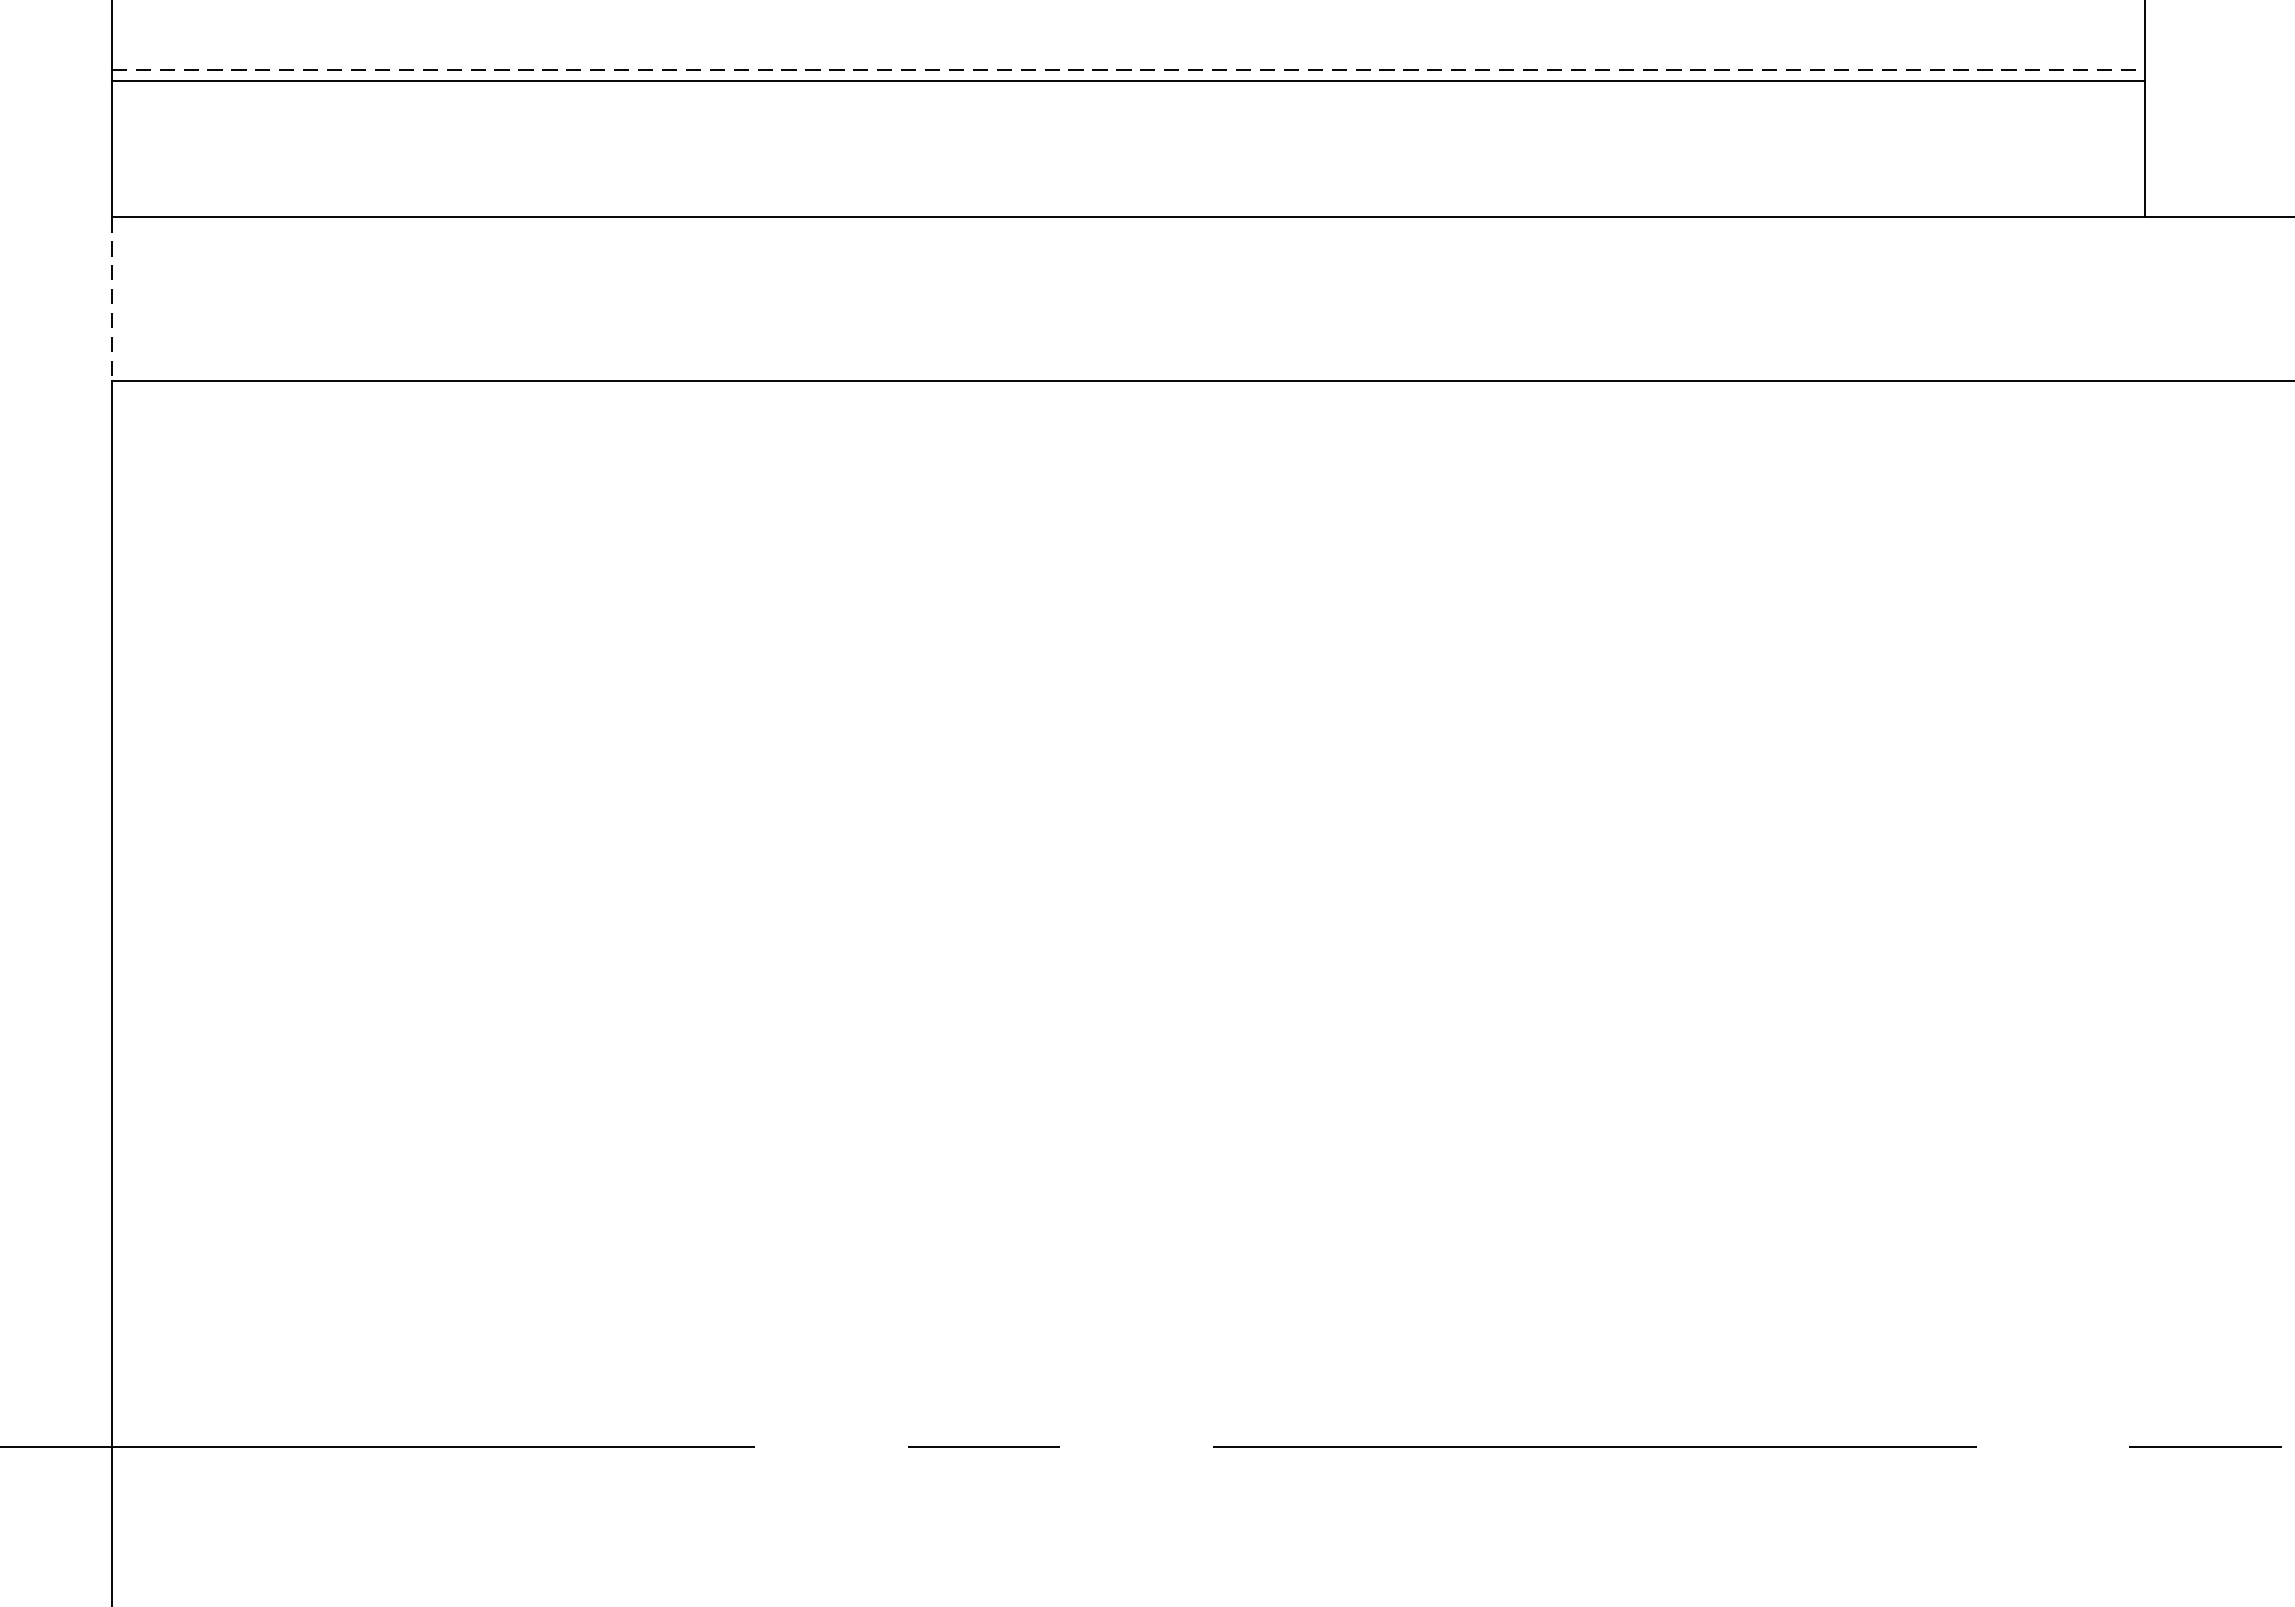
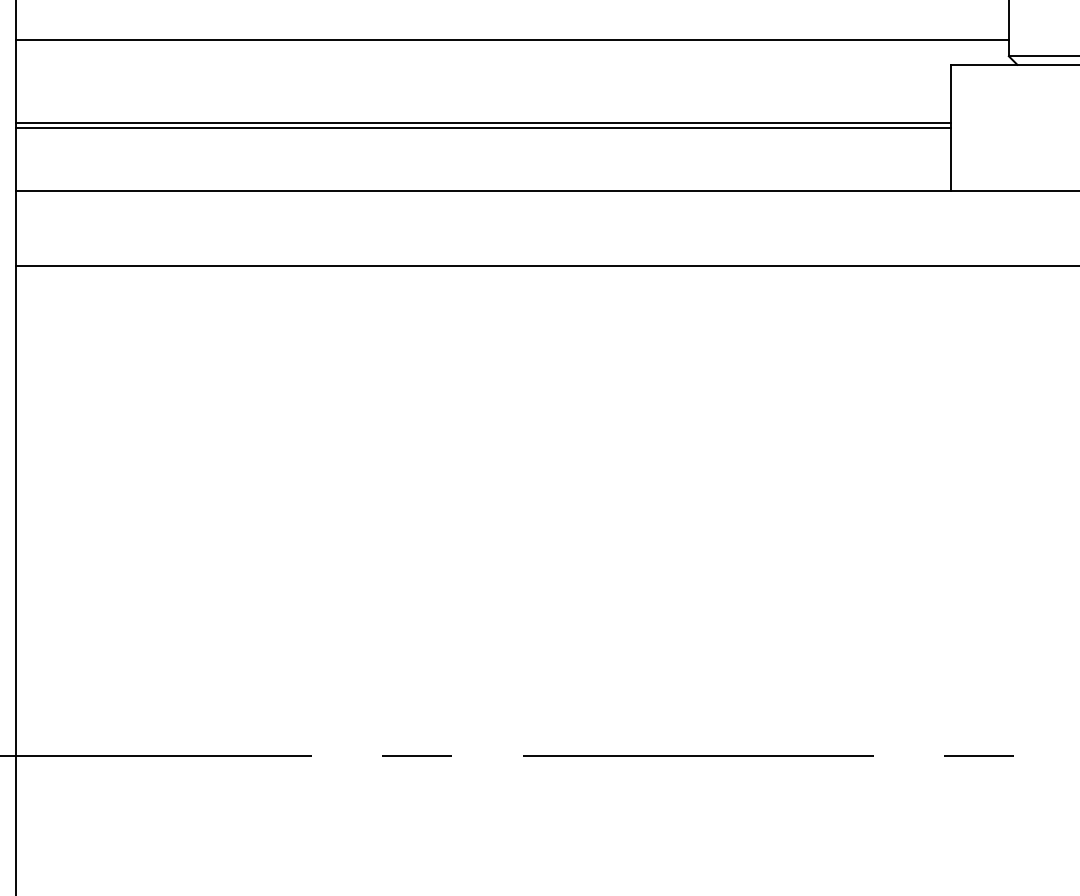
line: (1128, 69) -> (483, 122), dashed -> solid
line: (112, 299) -> (16, 228), dashed -> solid

